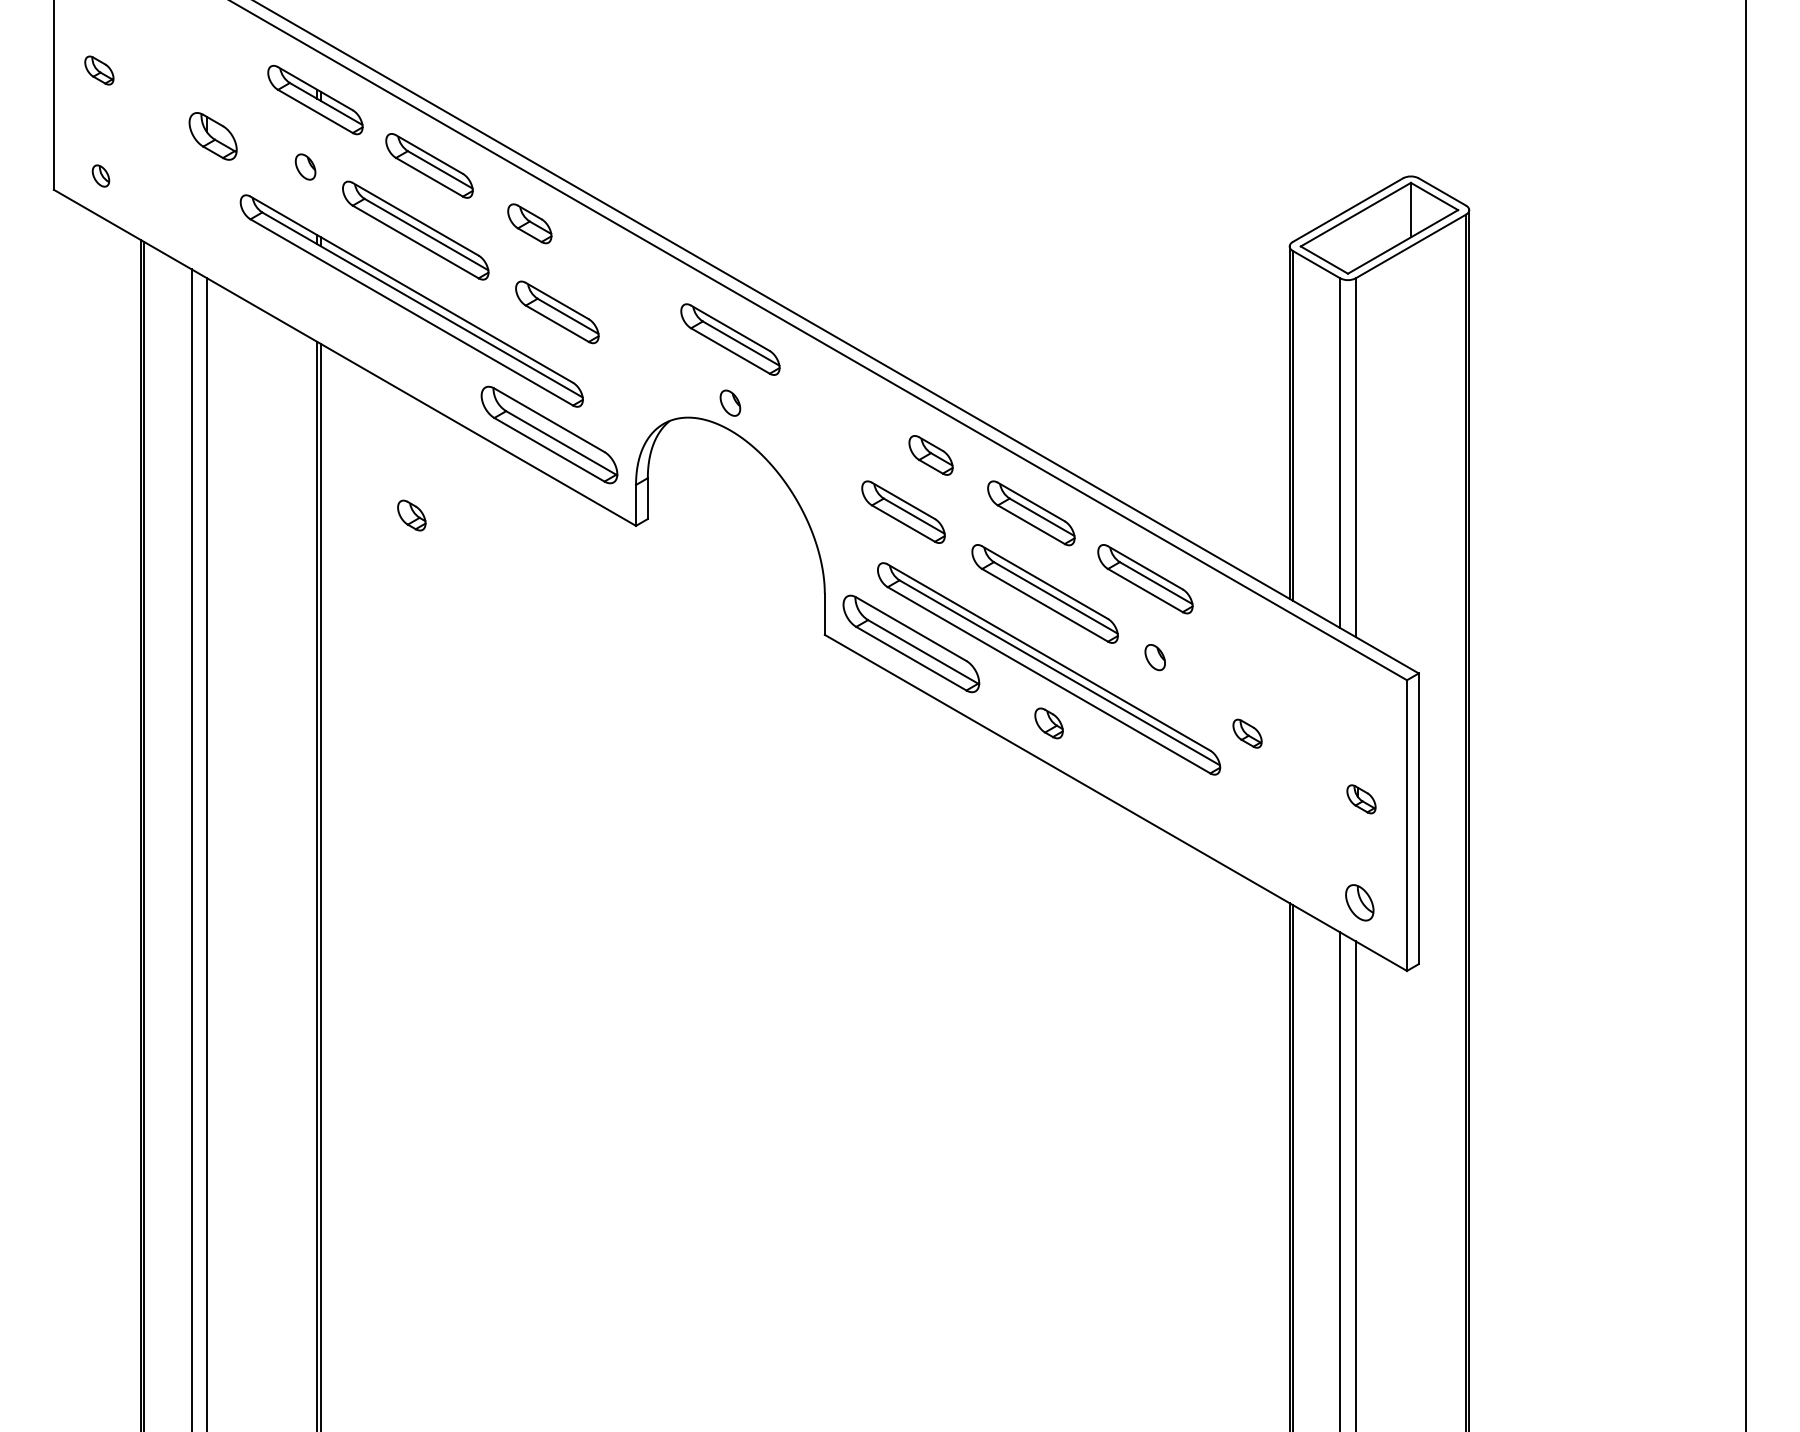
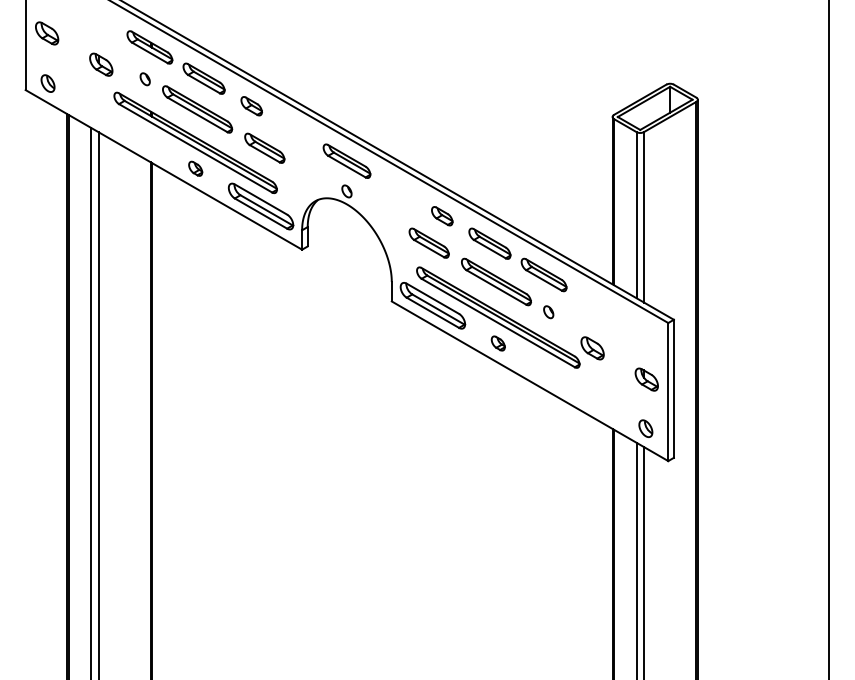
part: (99, 70) -> (47, 33), size x1.67
part: (99, 175) -> (47, 83), size x1.67
part: (411, 514) -> (195, 168), moved
part: (1247, 733) -> (592, 348), size x1.67
part: (1361, 799) -> (646, 379), size x1.67

